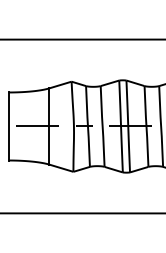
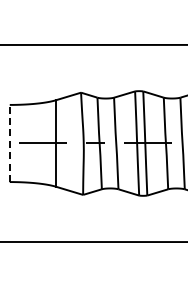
line: (8, 126) -> (9, 143), solid -> dashed

